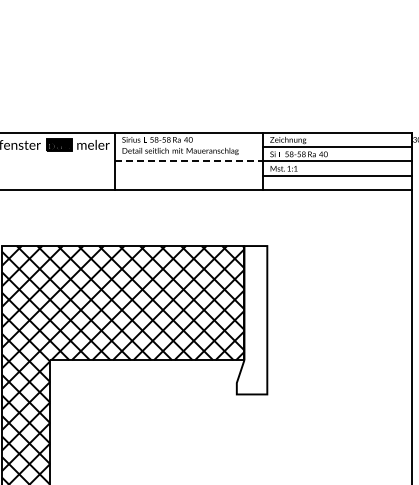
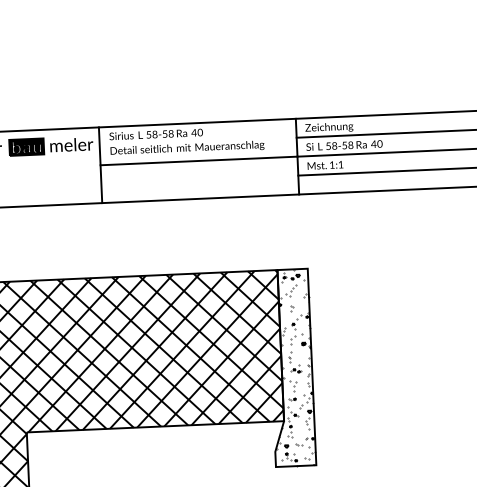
line: (189, 161) -> (199, 161), dashed -> solid
hatch: (252, 320) -> (292, 368), added

